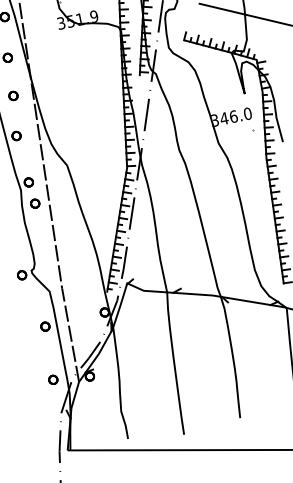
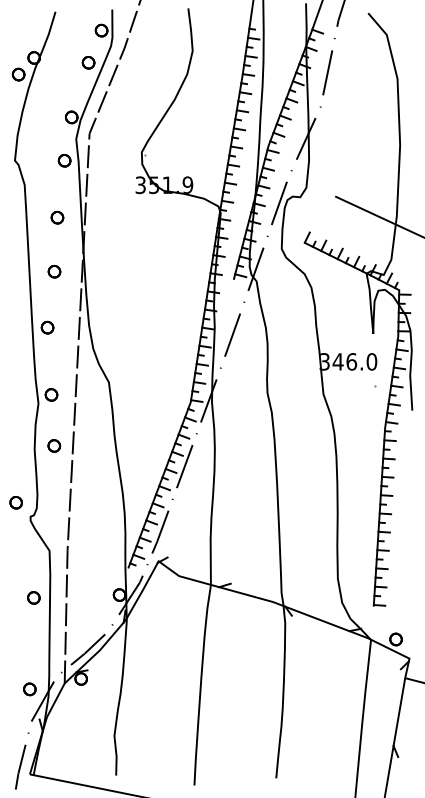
part: (35, 203) -> (54, 445), moved
part: (21, 275) -> (15, 502), moved
part: (53, 380) -> (29, 689), moved

